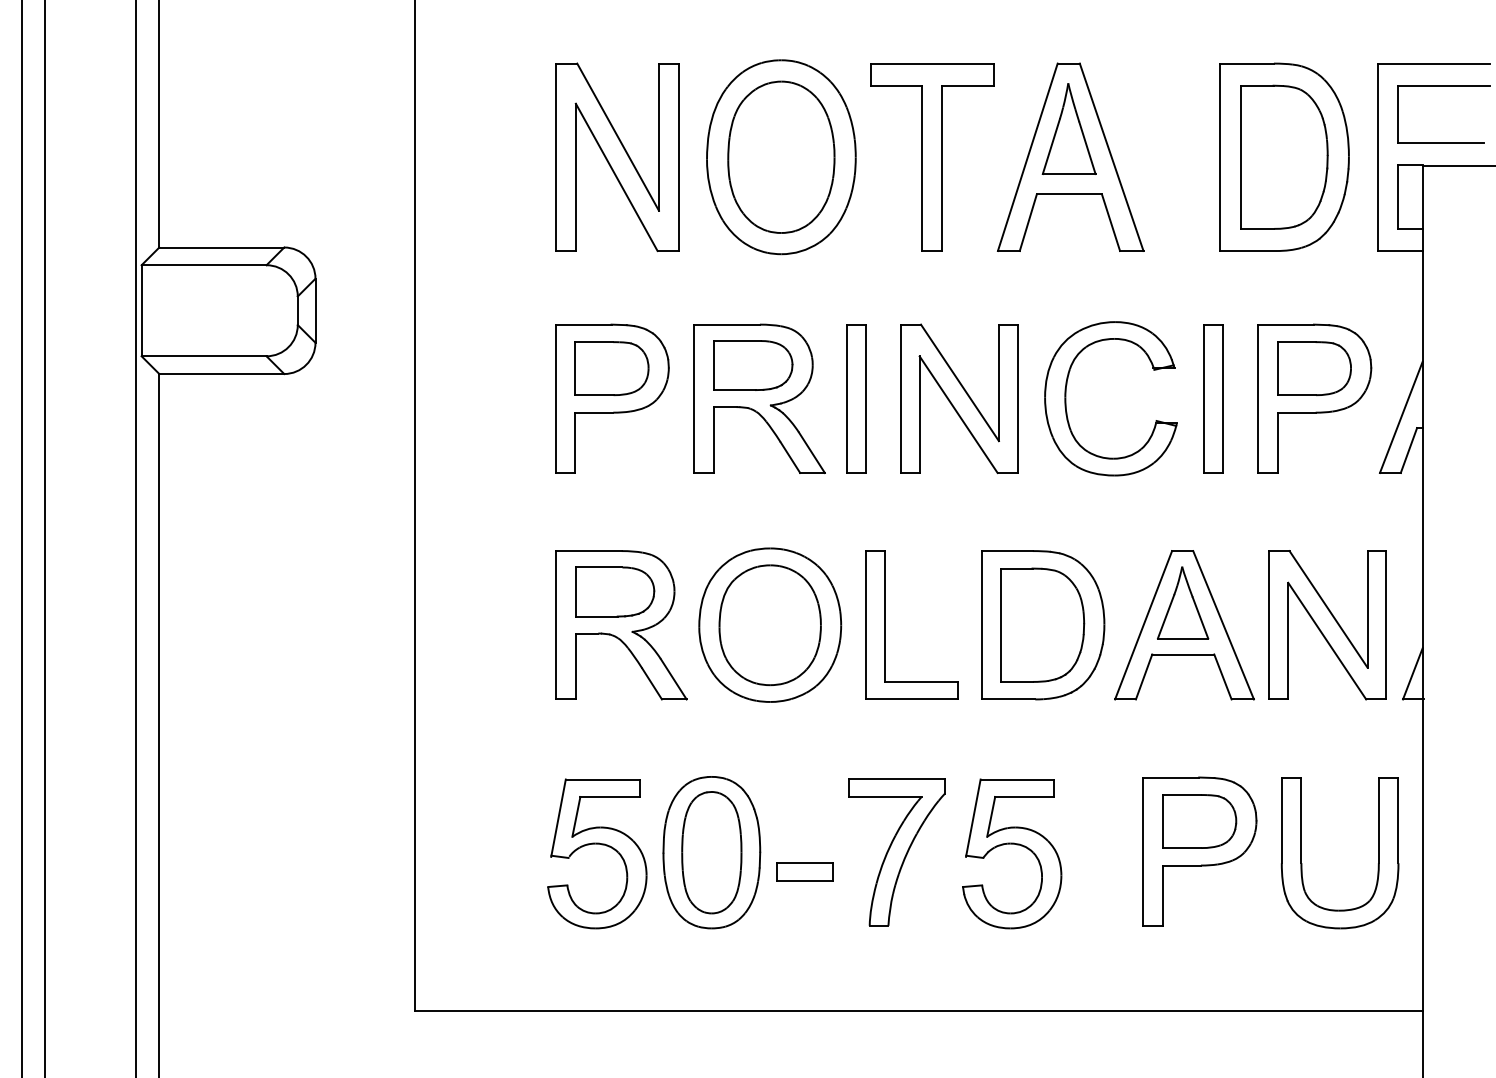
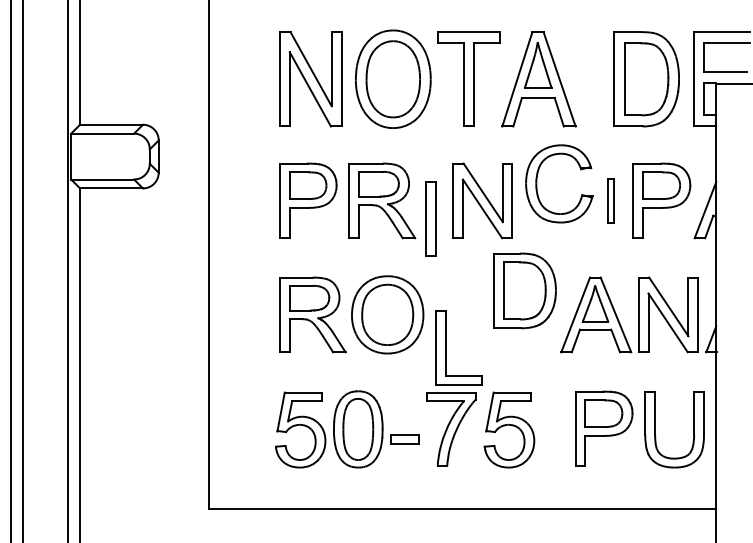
part: (855, 397) -> (430, 218), moved
part: (1067, 397) -> (537, 183), moved
part: (1212, 397) -> (610, 200), size x0.6
part: (887, 624) -> (446, 347), moved
part: (1041, 624) -> (524, 290), moved

